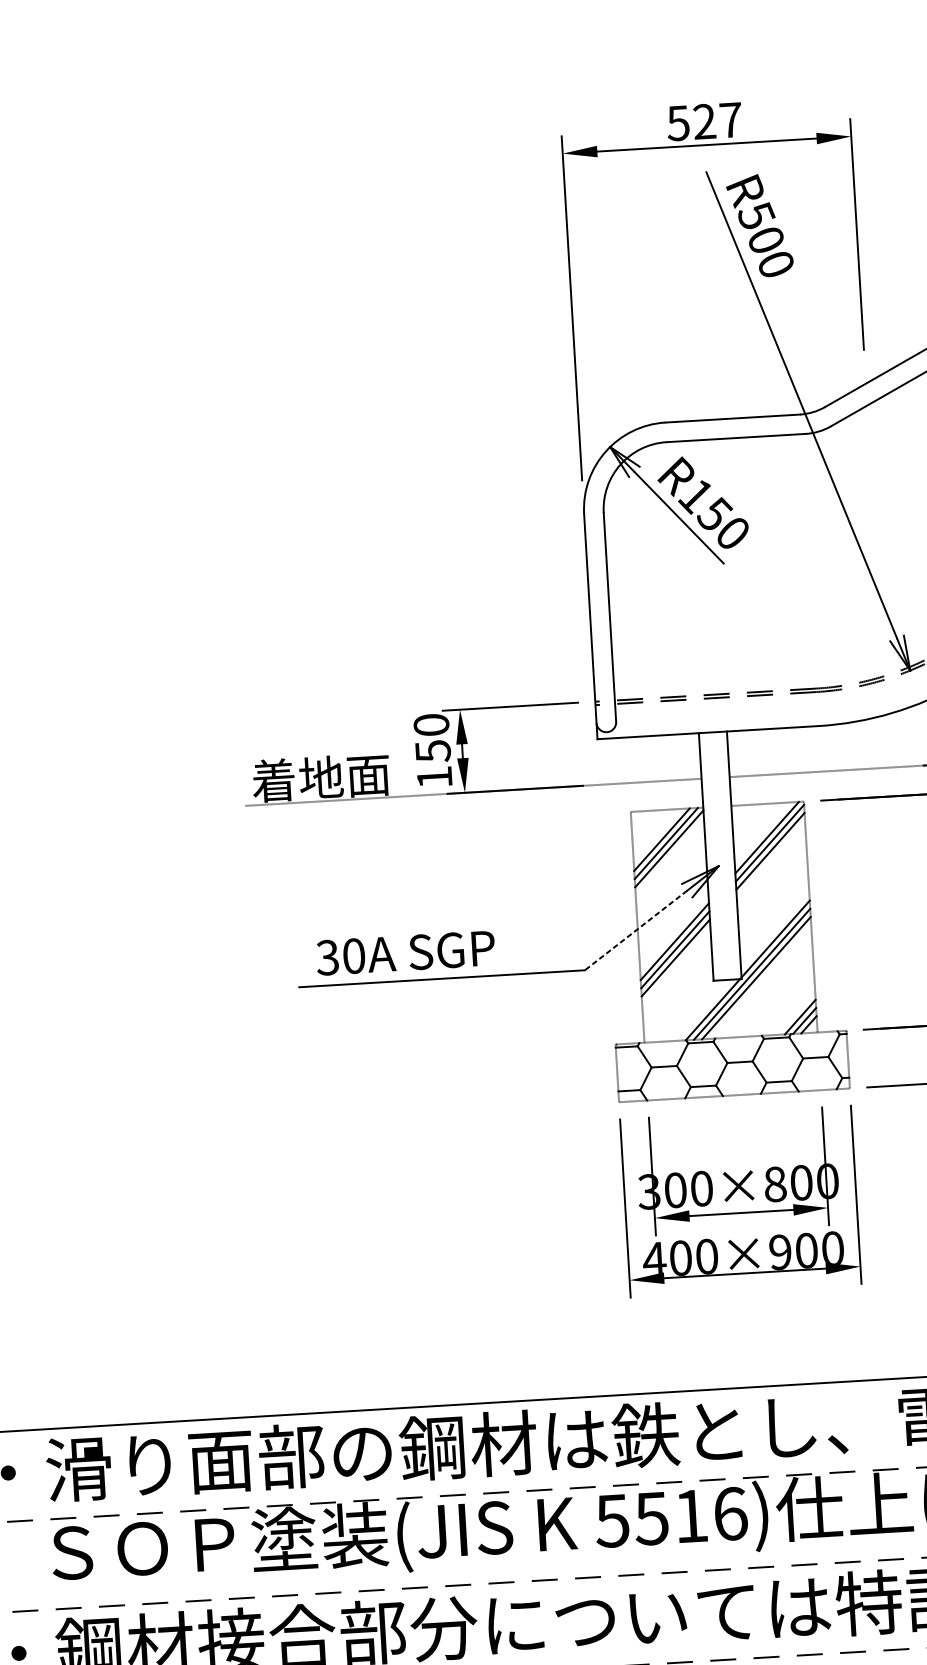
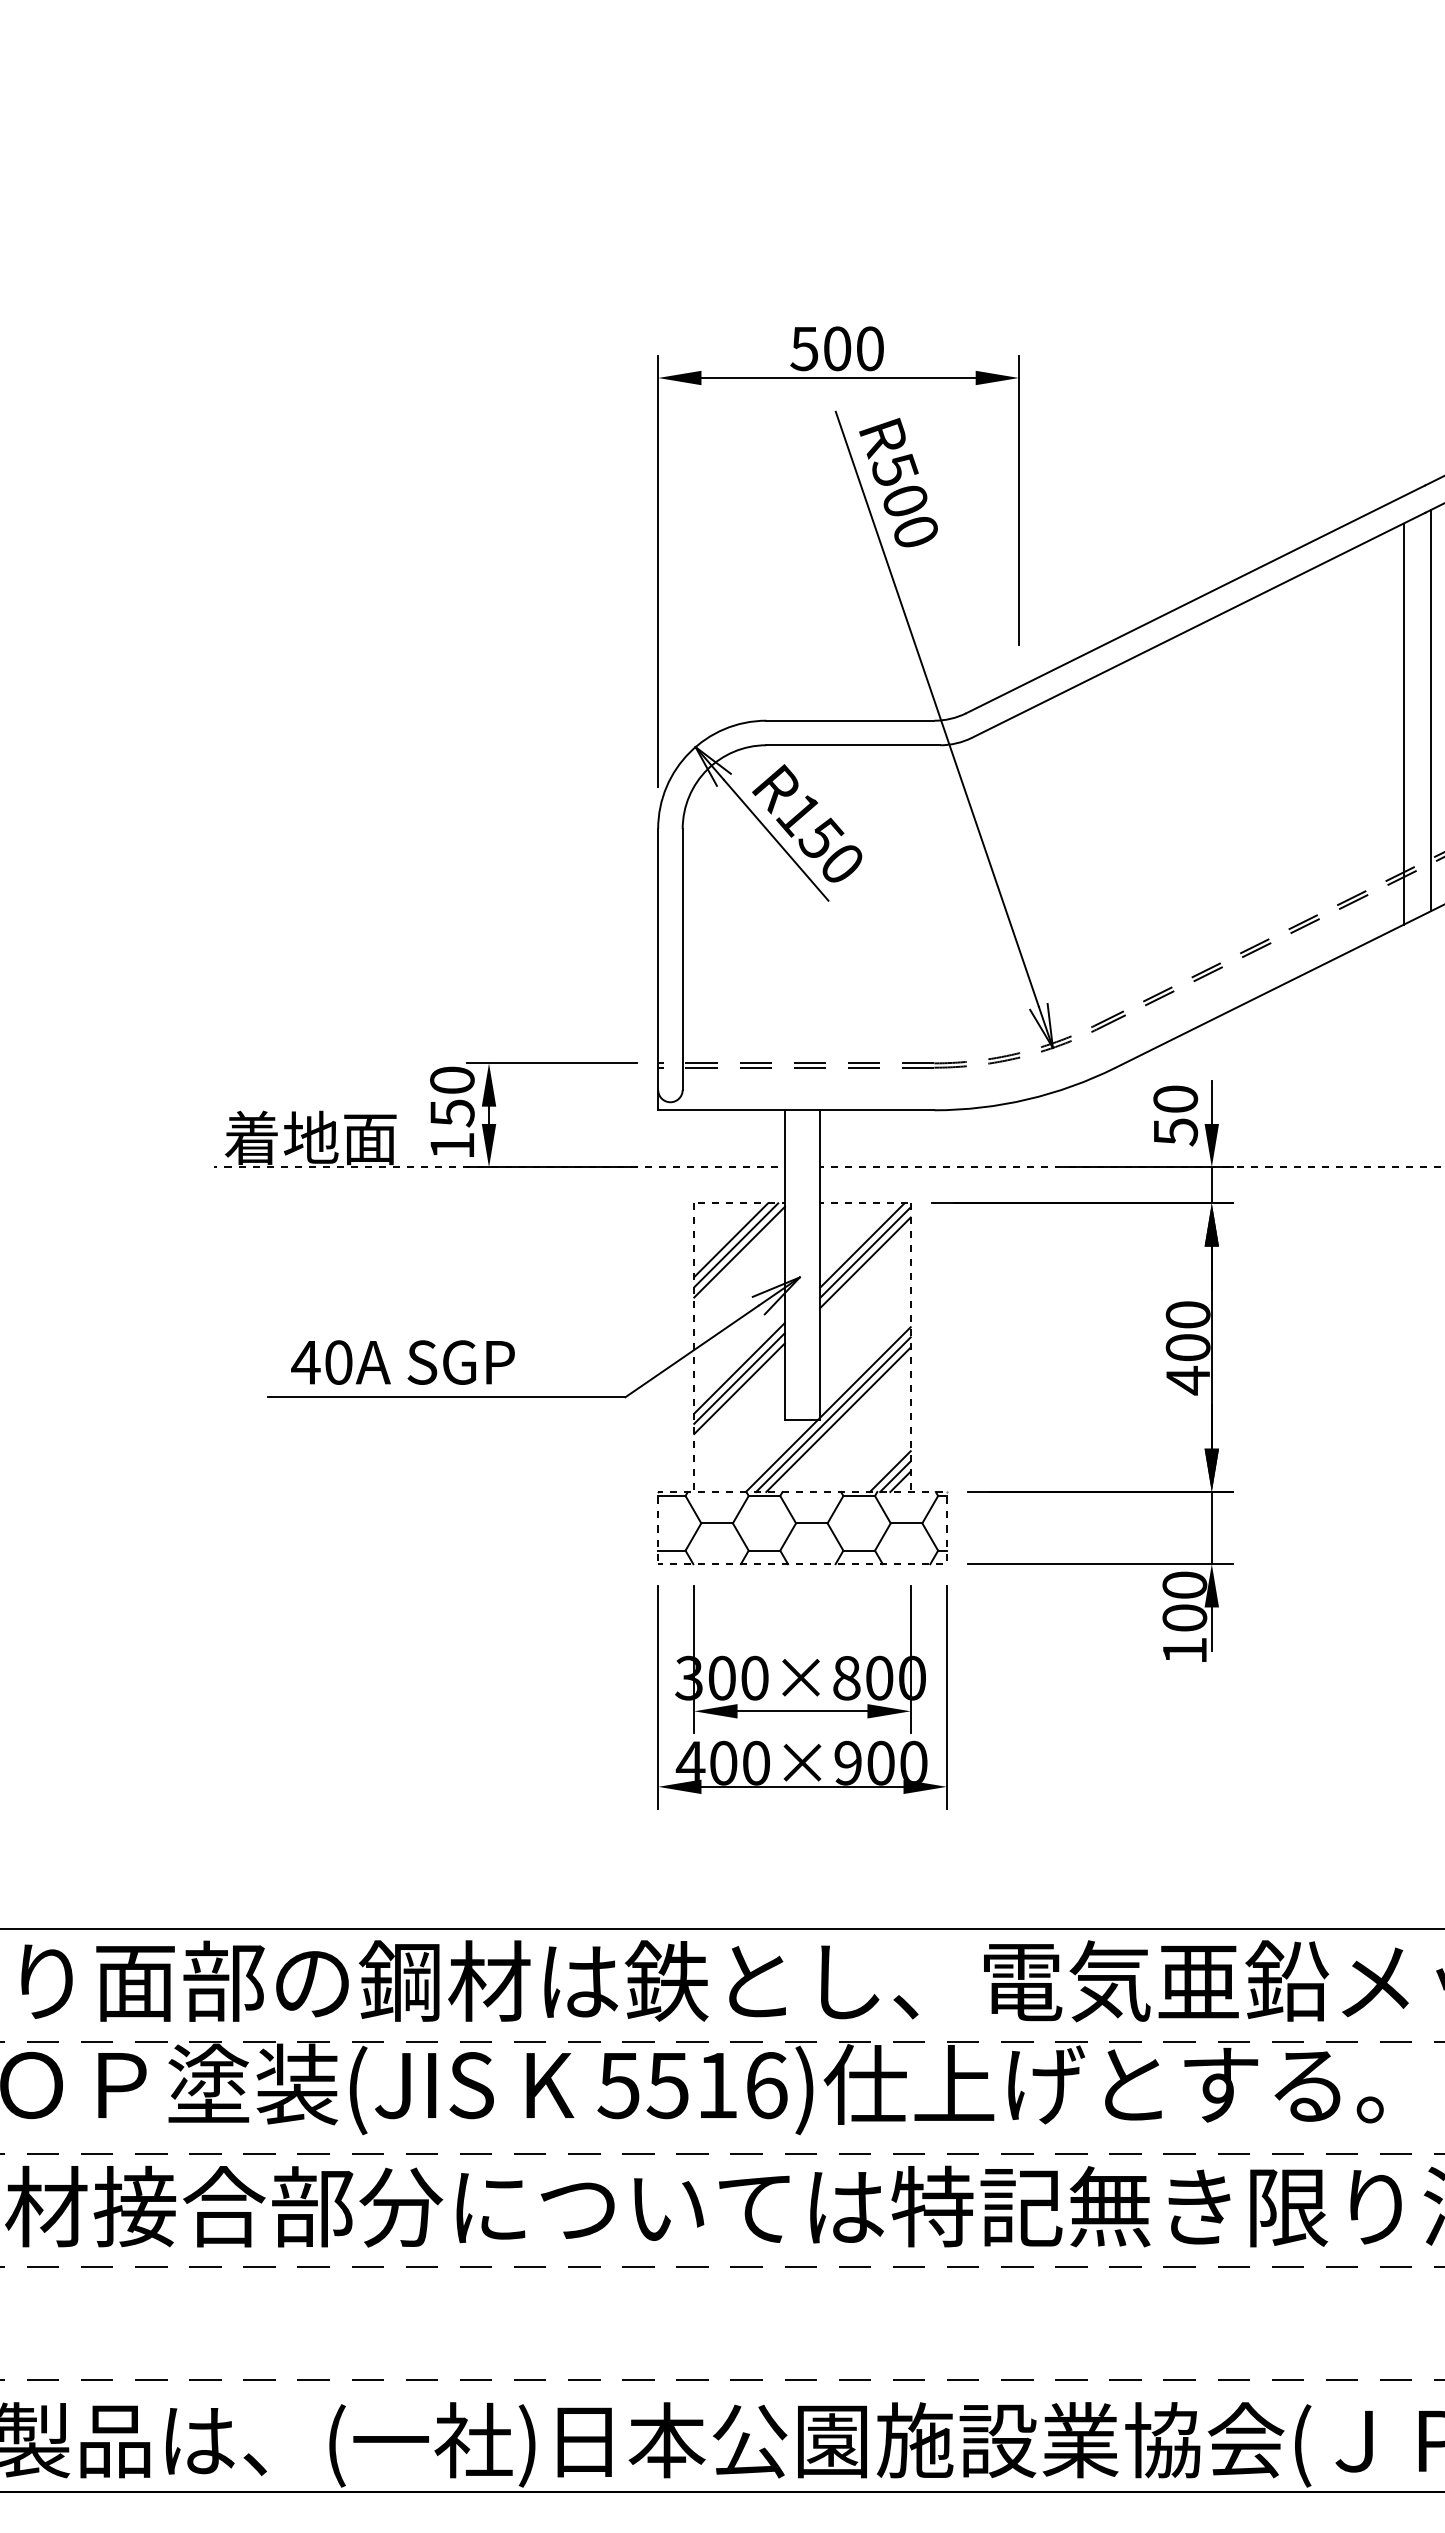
text: (717, 120) -> (853, 348), 527 -> 500
line: (636, 930) -> (692, 1351), dashed -> solid
text: (327, 957) -> (305, 1362), 30A -> 40A

